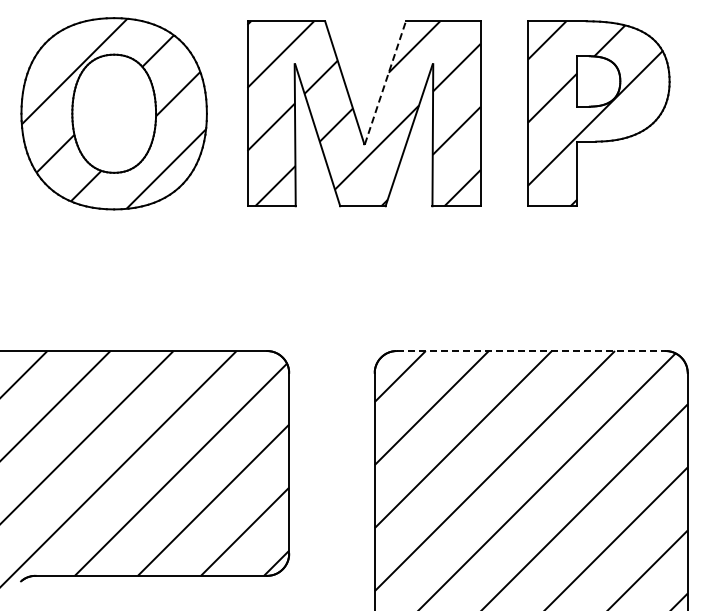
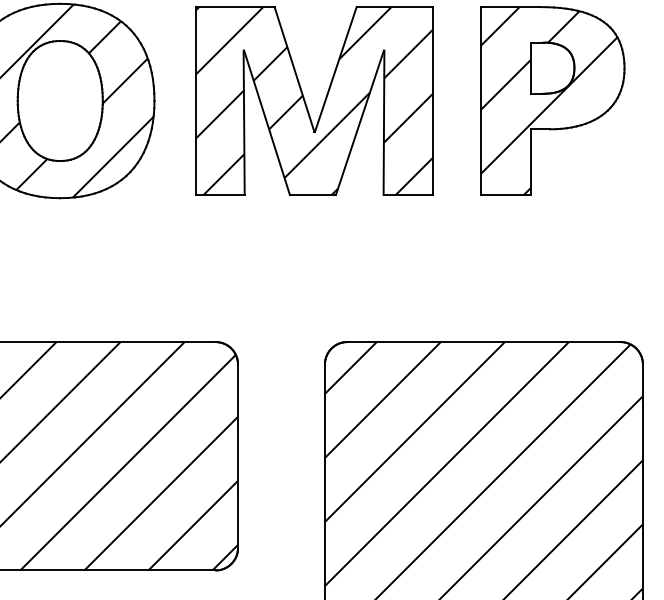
line: (385, 82) -> (335, 69), dashed -> solid
line: (531, 351) -> (484, 342), dashed -> solid

